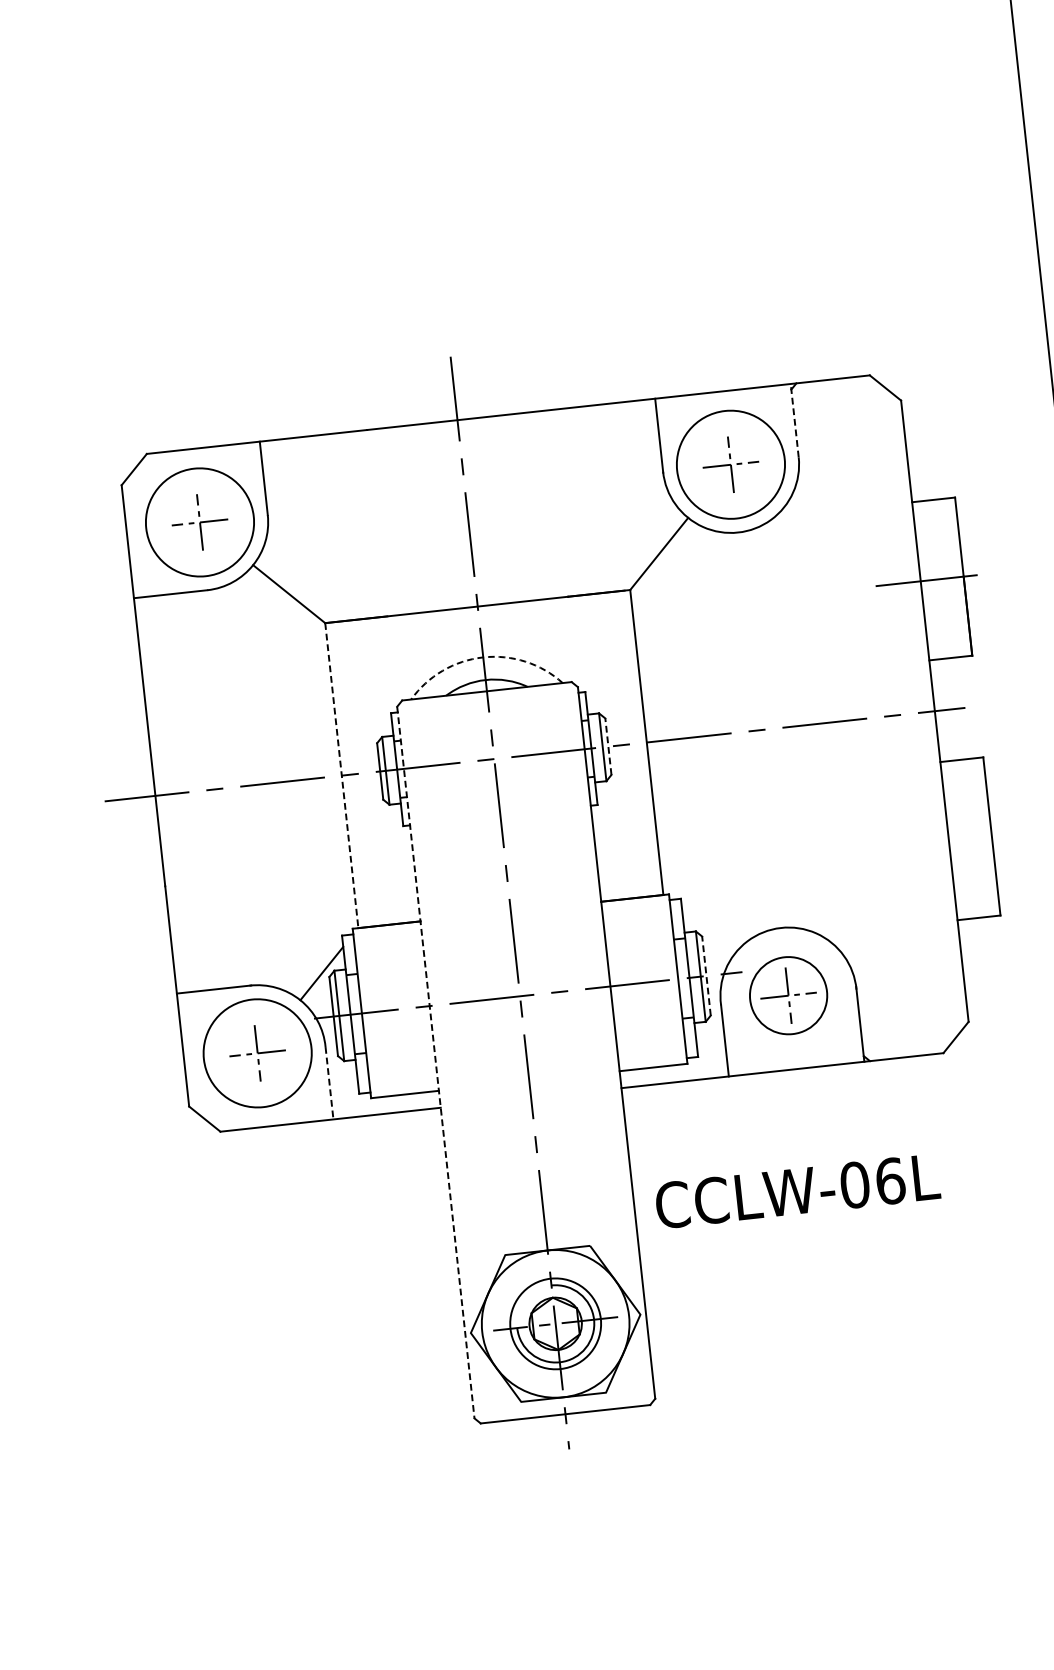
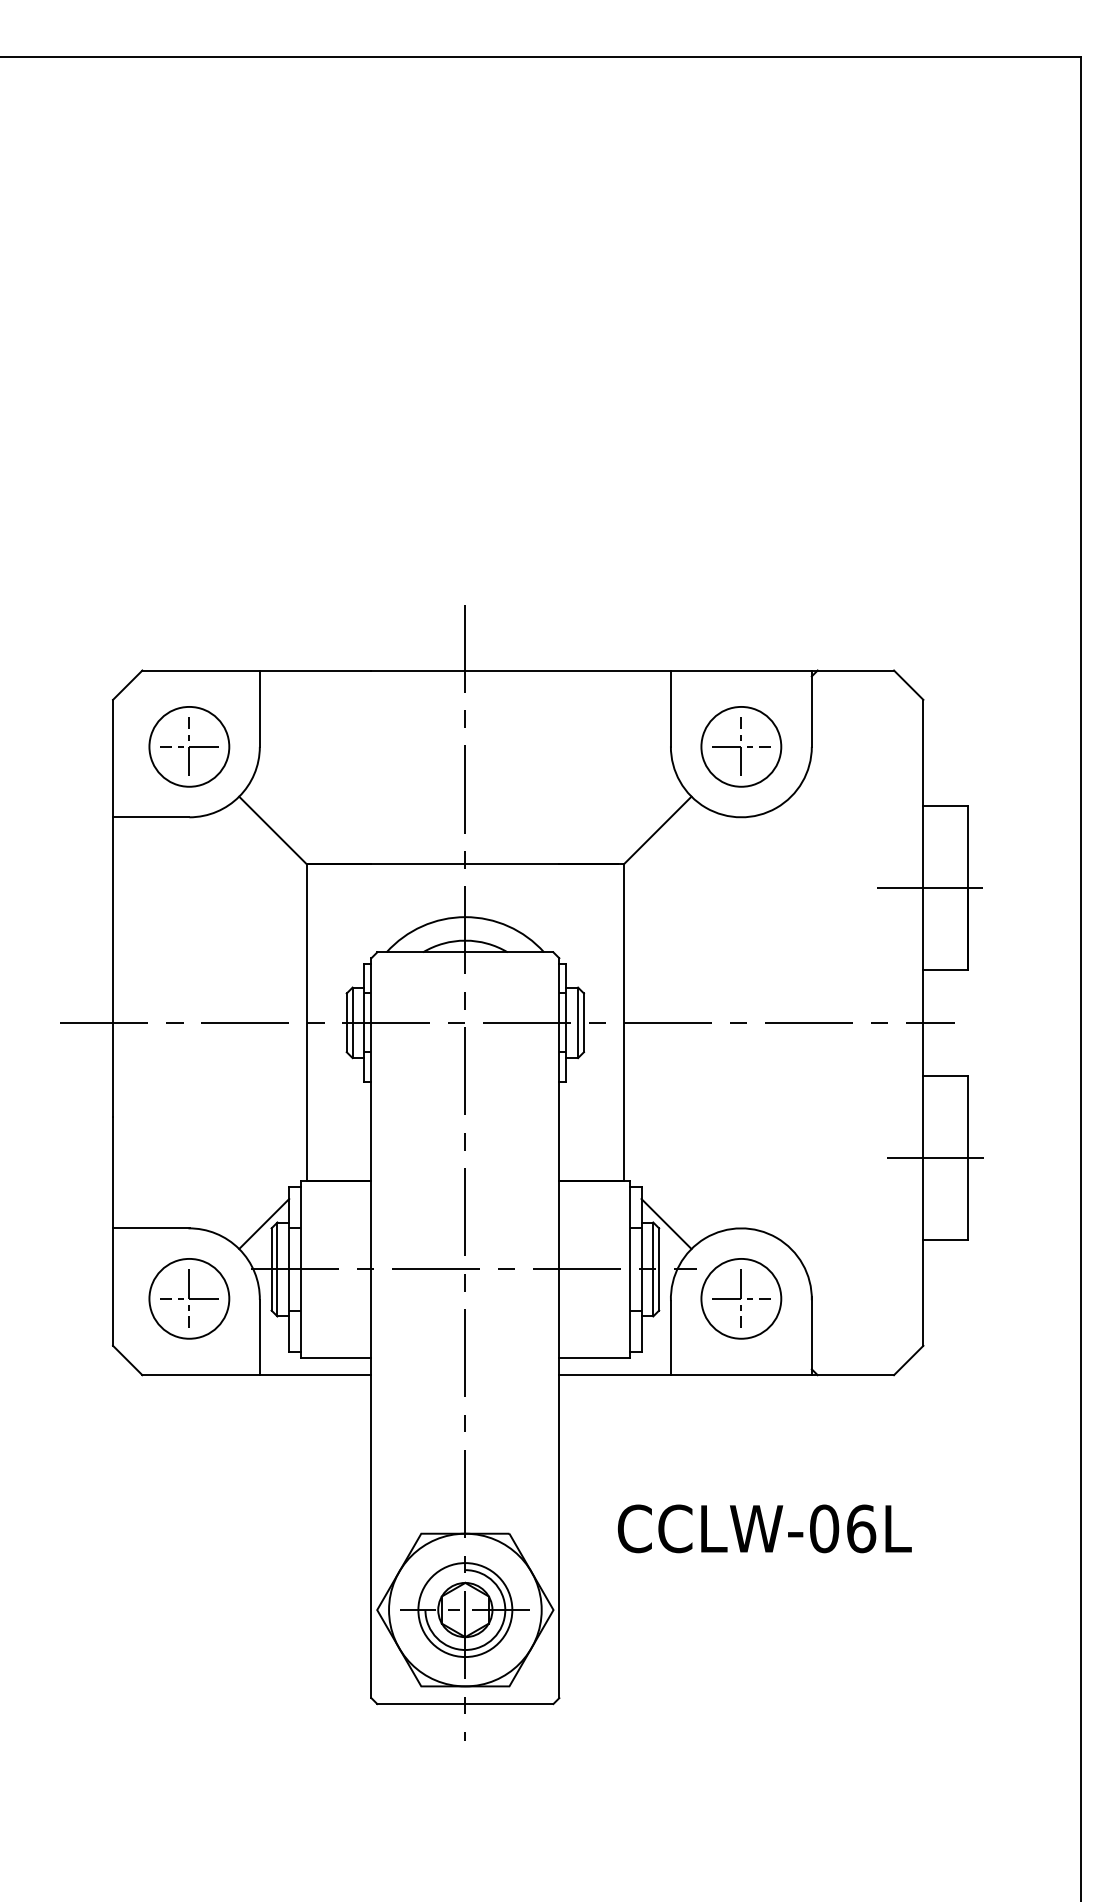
line: (794, 420) -> (811, 708), dashed -> solid
circle: (731, 464) -> (741, 746), size x0.71
circle: (200, 522) -> (189, 746), size x0.71
arc: (483, 657) -> (465, 917), dashed -> solid
line: (607, 746) -> (583, 1022), dashed -> solid
line: (341, 775) -> (306, 1022), dashed -> solid
line: (960, 839) -> (935, 1157), added
line: (708, 932) -> (666, 1224), added
line: (706, 975) -> (659, 1268), dashed -> solid
circle: (257, 1053) -> (189, 1298), size x0.71
line: (435, 1062) -> (371, 1328), dashed -> solid
line: (329, 1083) -> (259, 1337), dashed -> solid
text: (797, 1191) -> (764, 1528), moved

